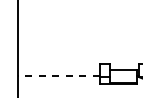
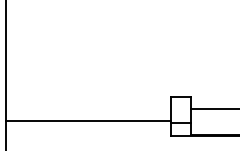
line: (58, 75) -> (88, 120), dashed -> solid

